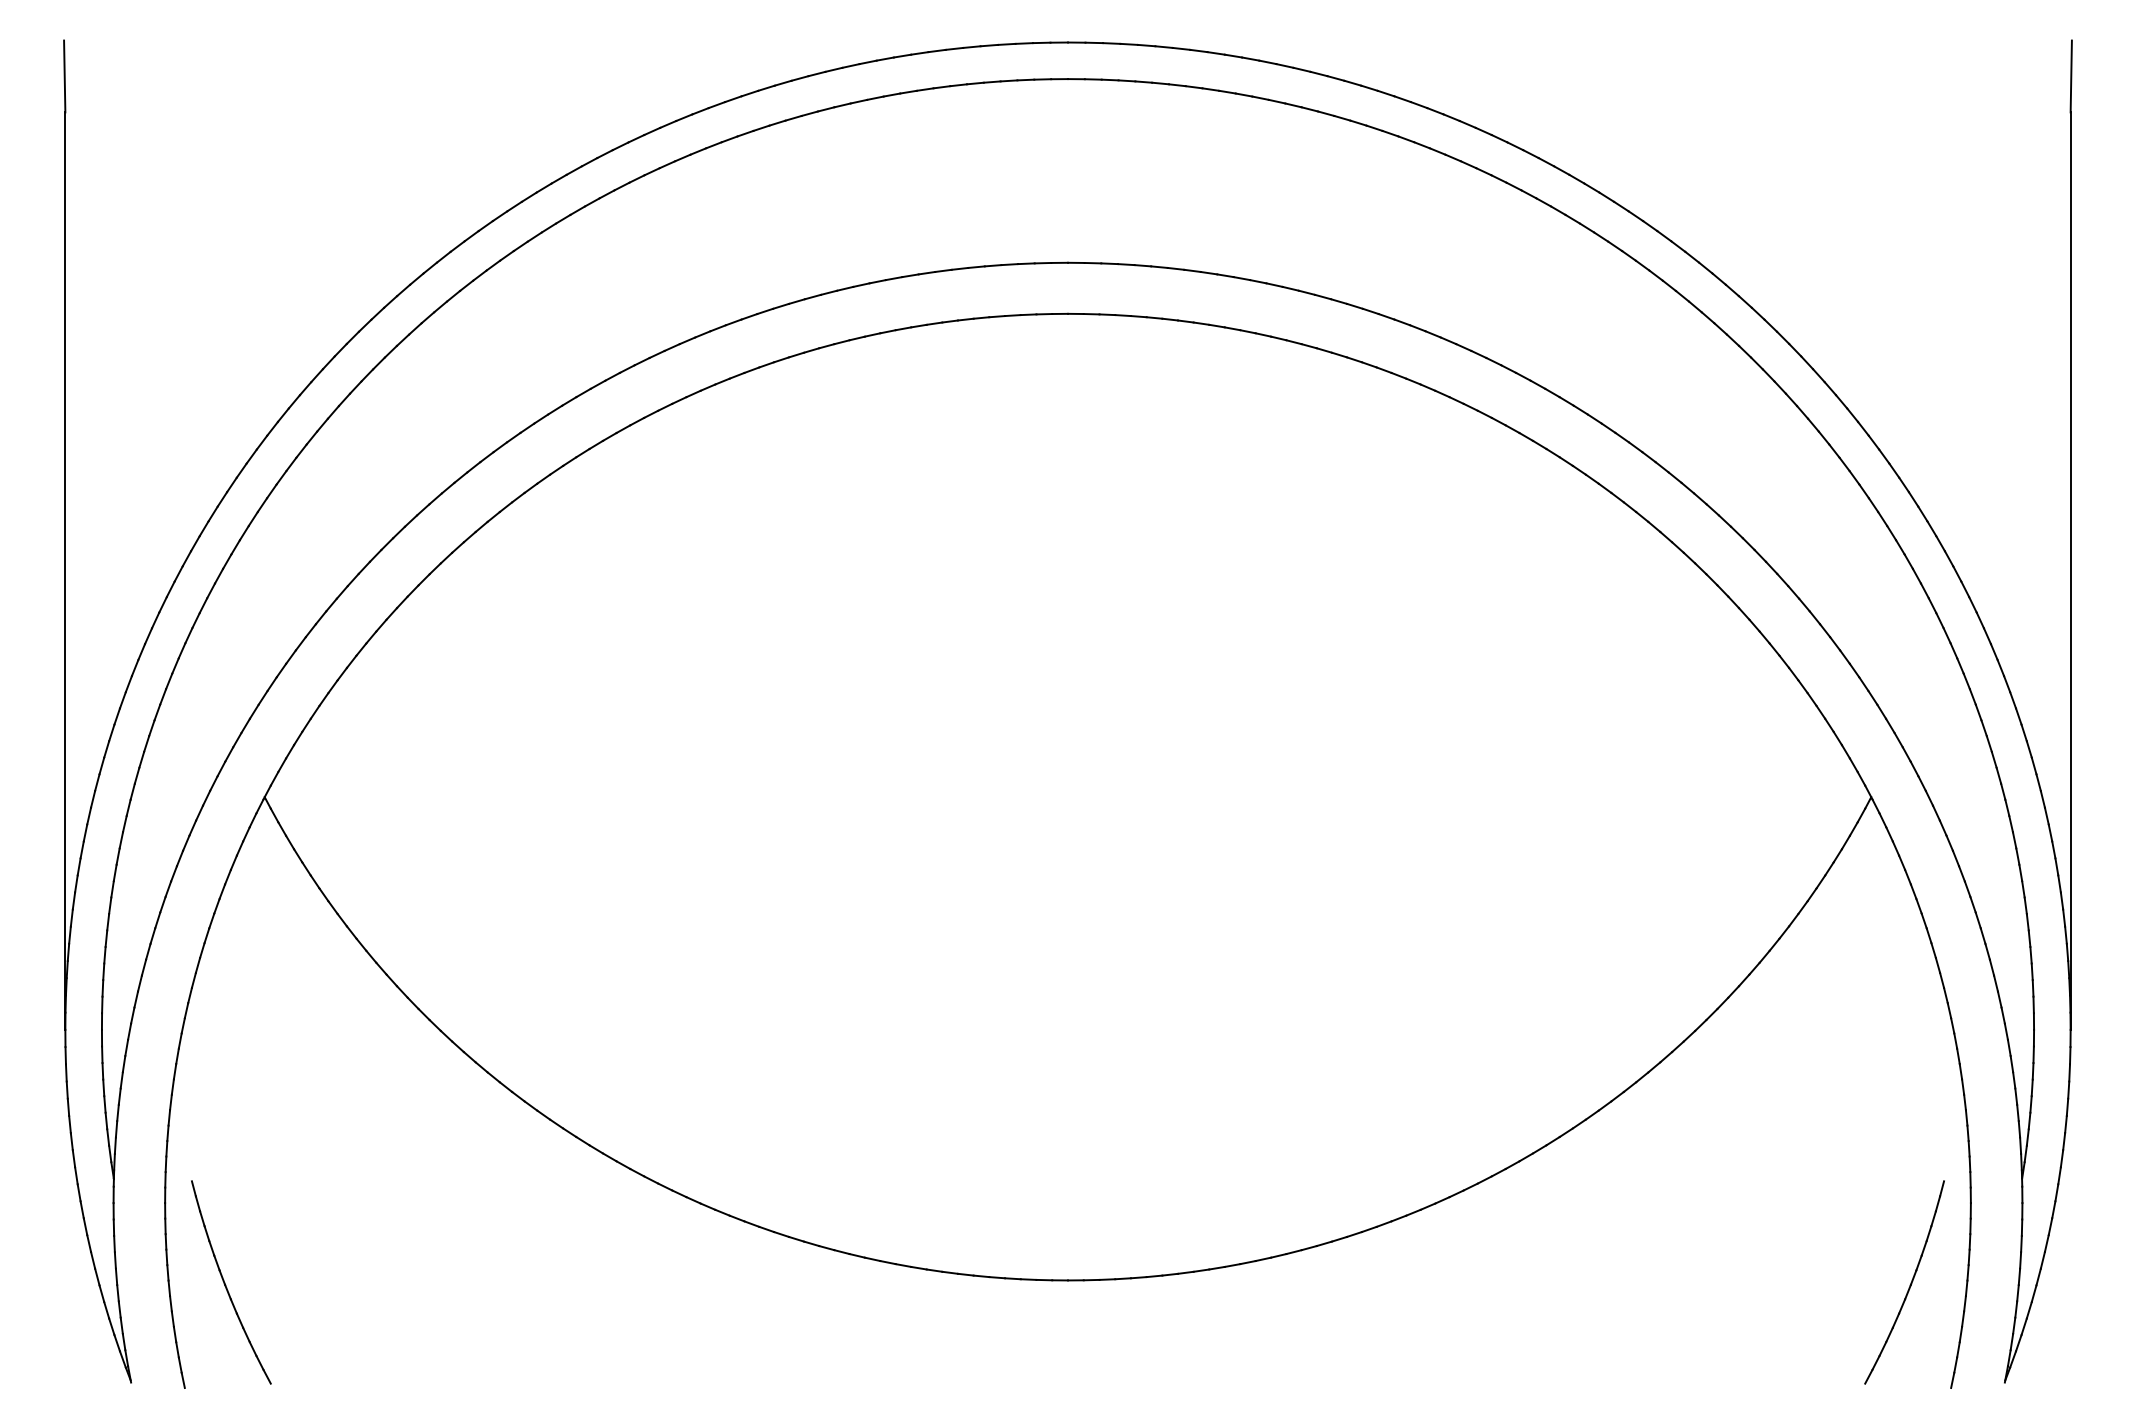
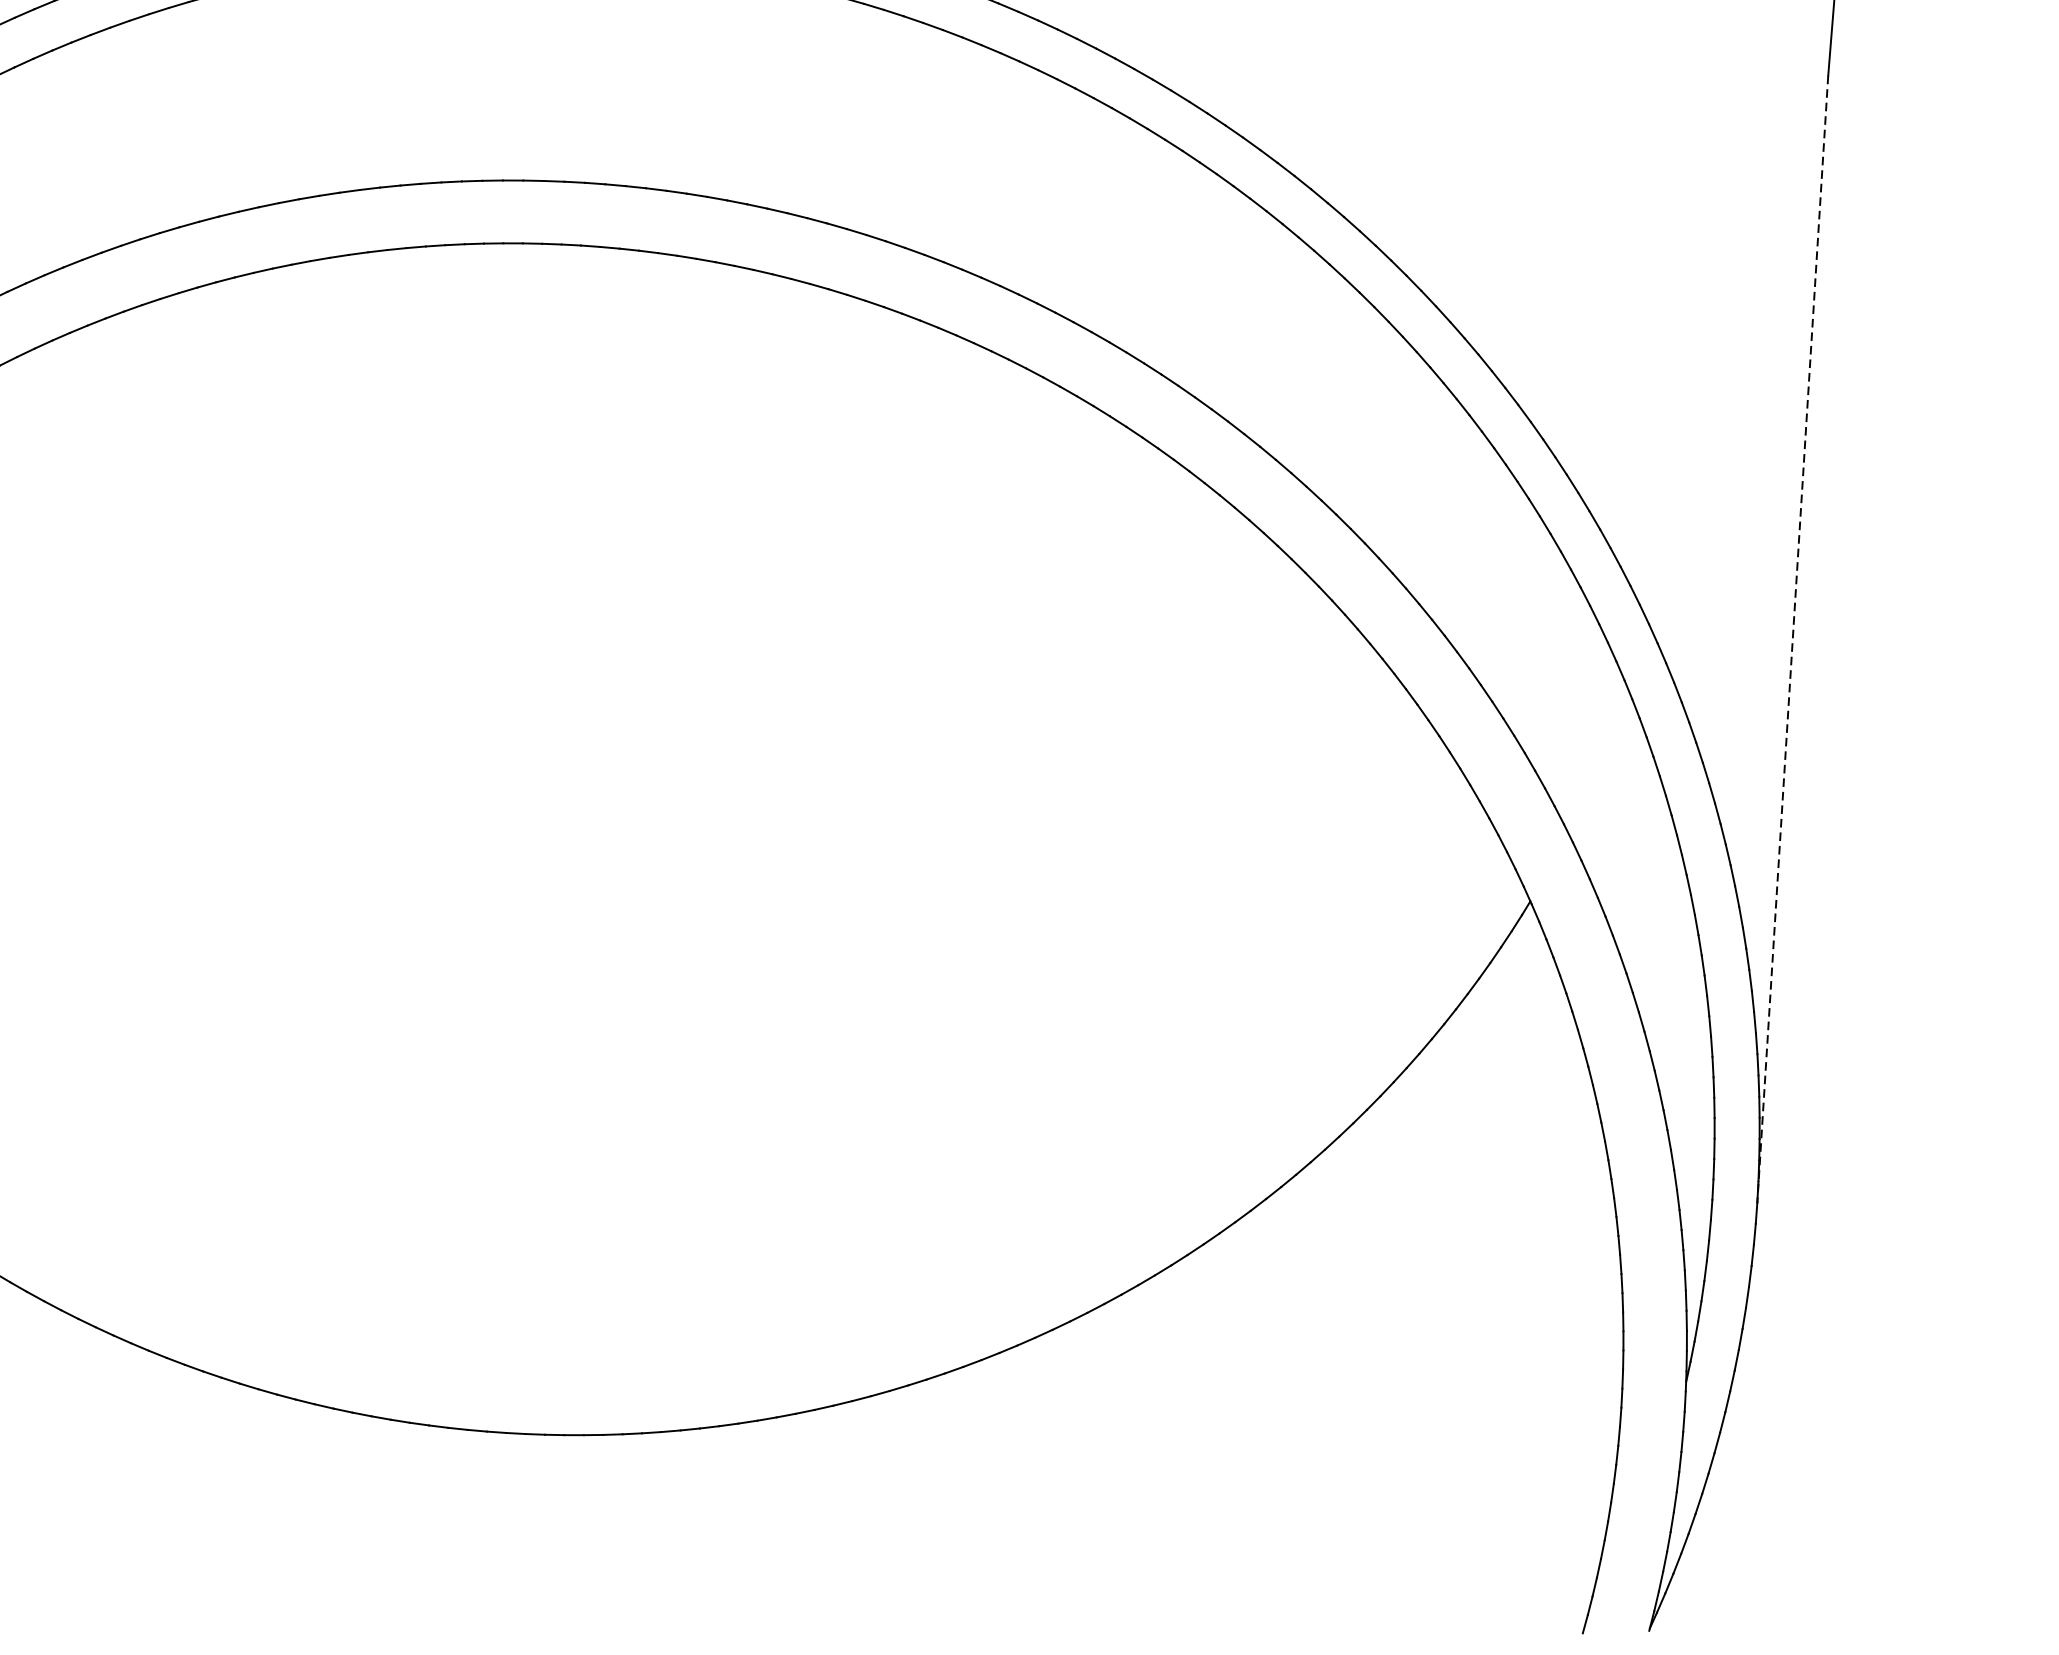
line: (2070, 571) -> (1792, 639), solid -> dashed
part: (1904, 1282) -> (1533, 1500), removed

